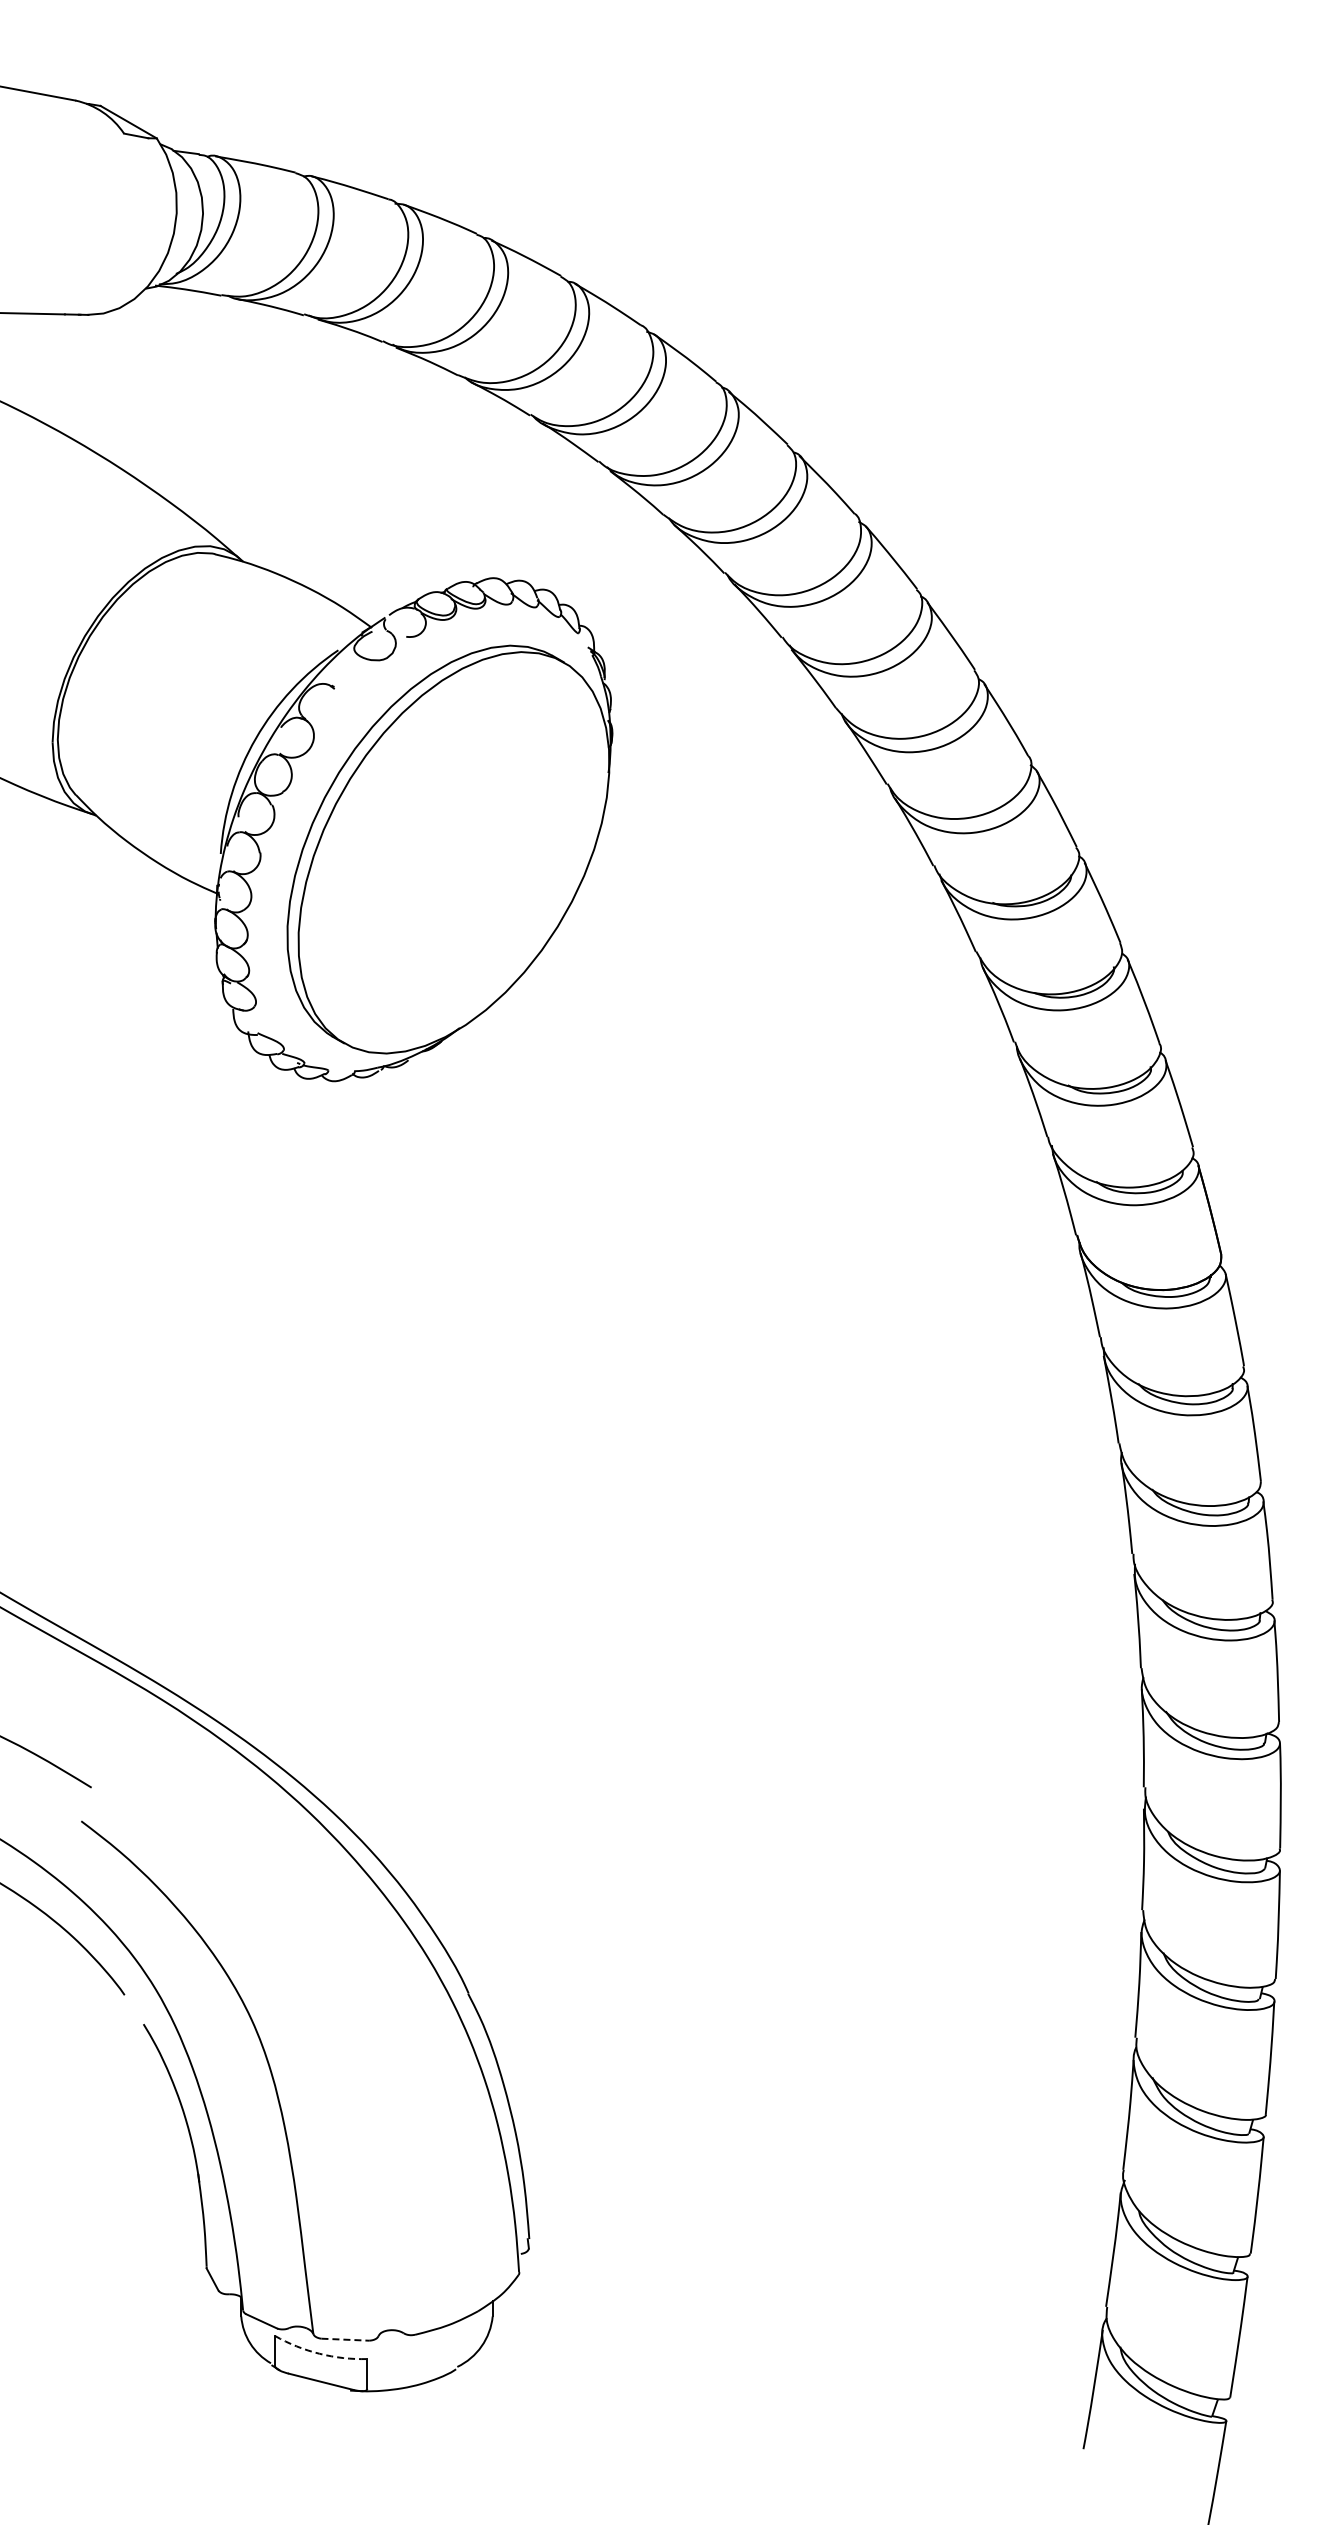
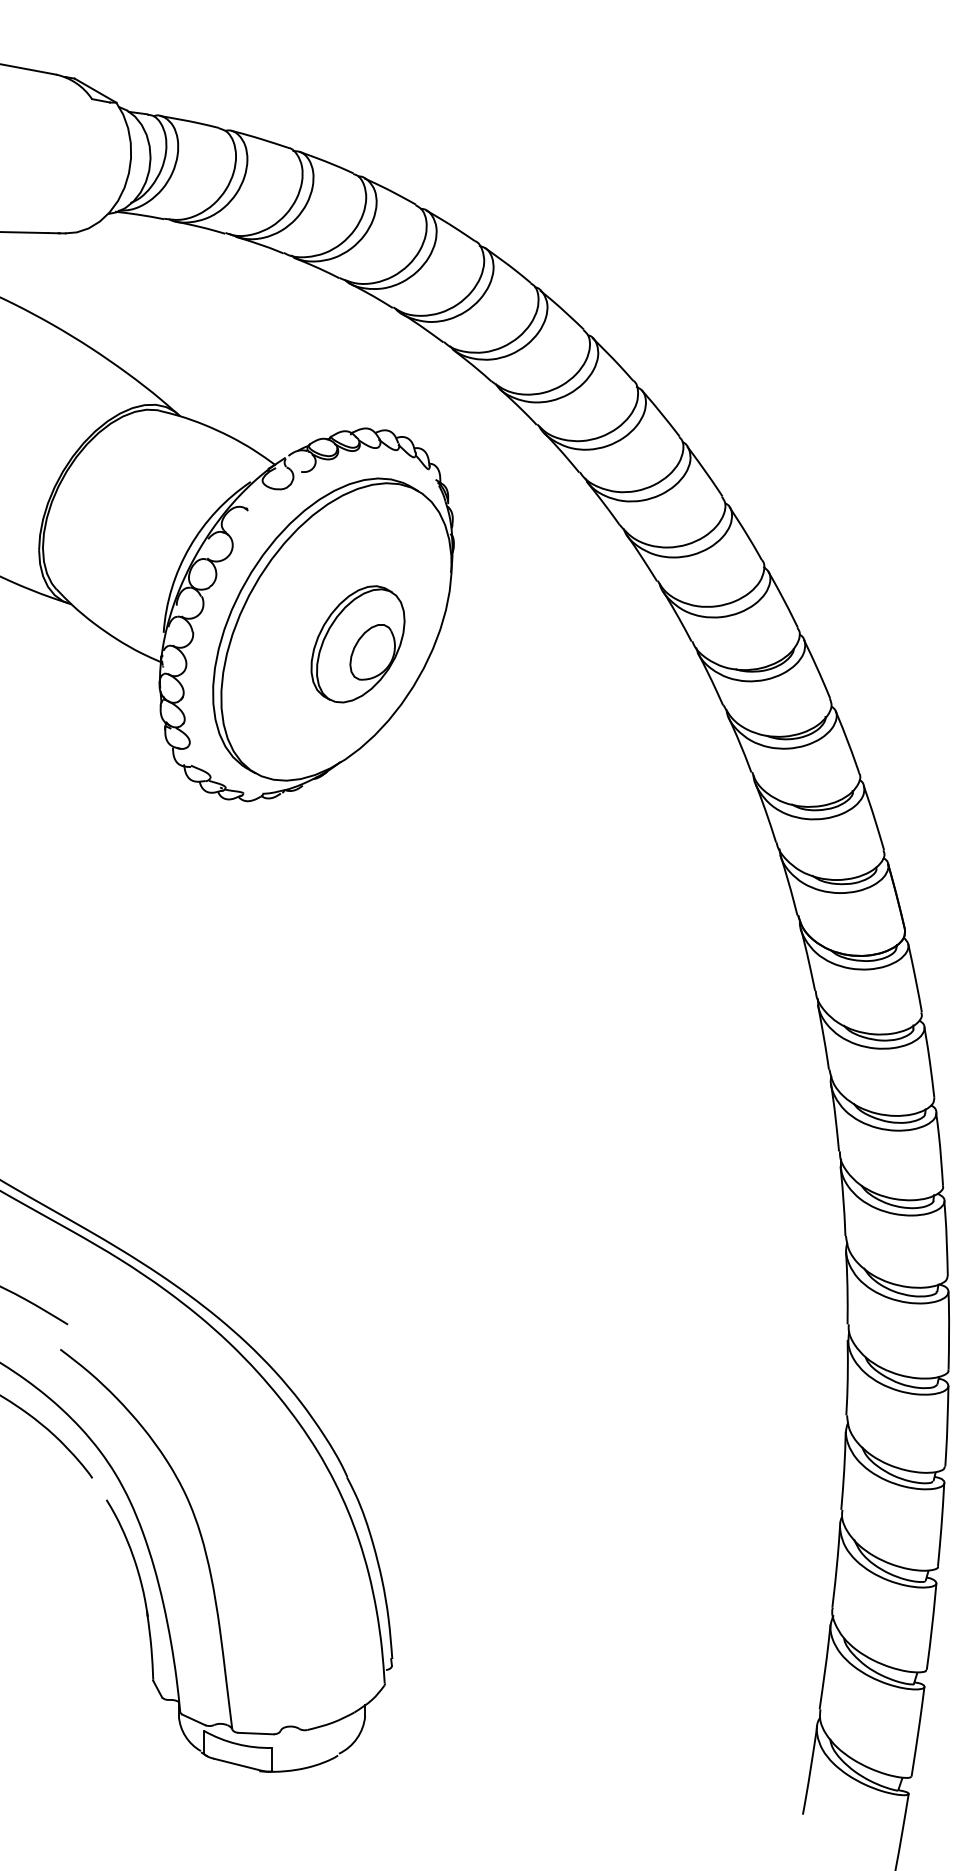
part: (482, 869) -> (357, 644), added
line: (345, 2339) -> (256, 1733), dashed -> solid
arc: (319, 2353) -> (236, 1743), dashed -> solid

